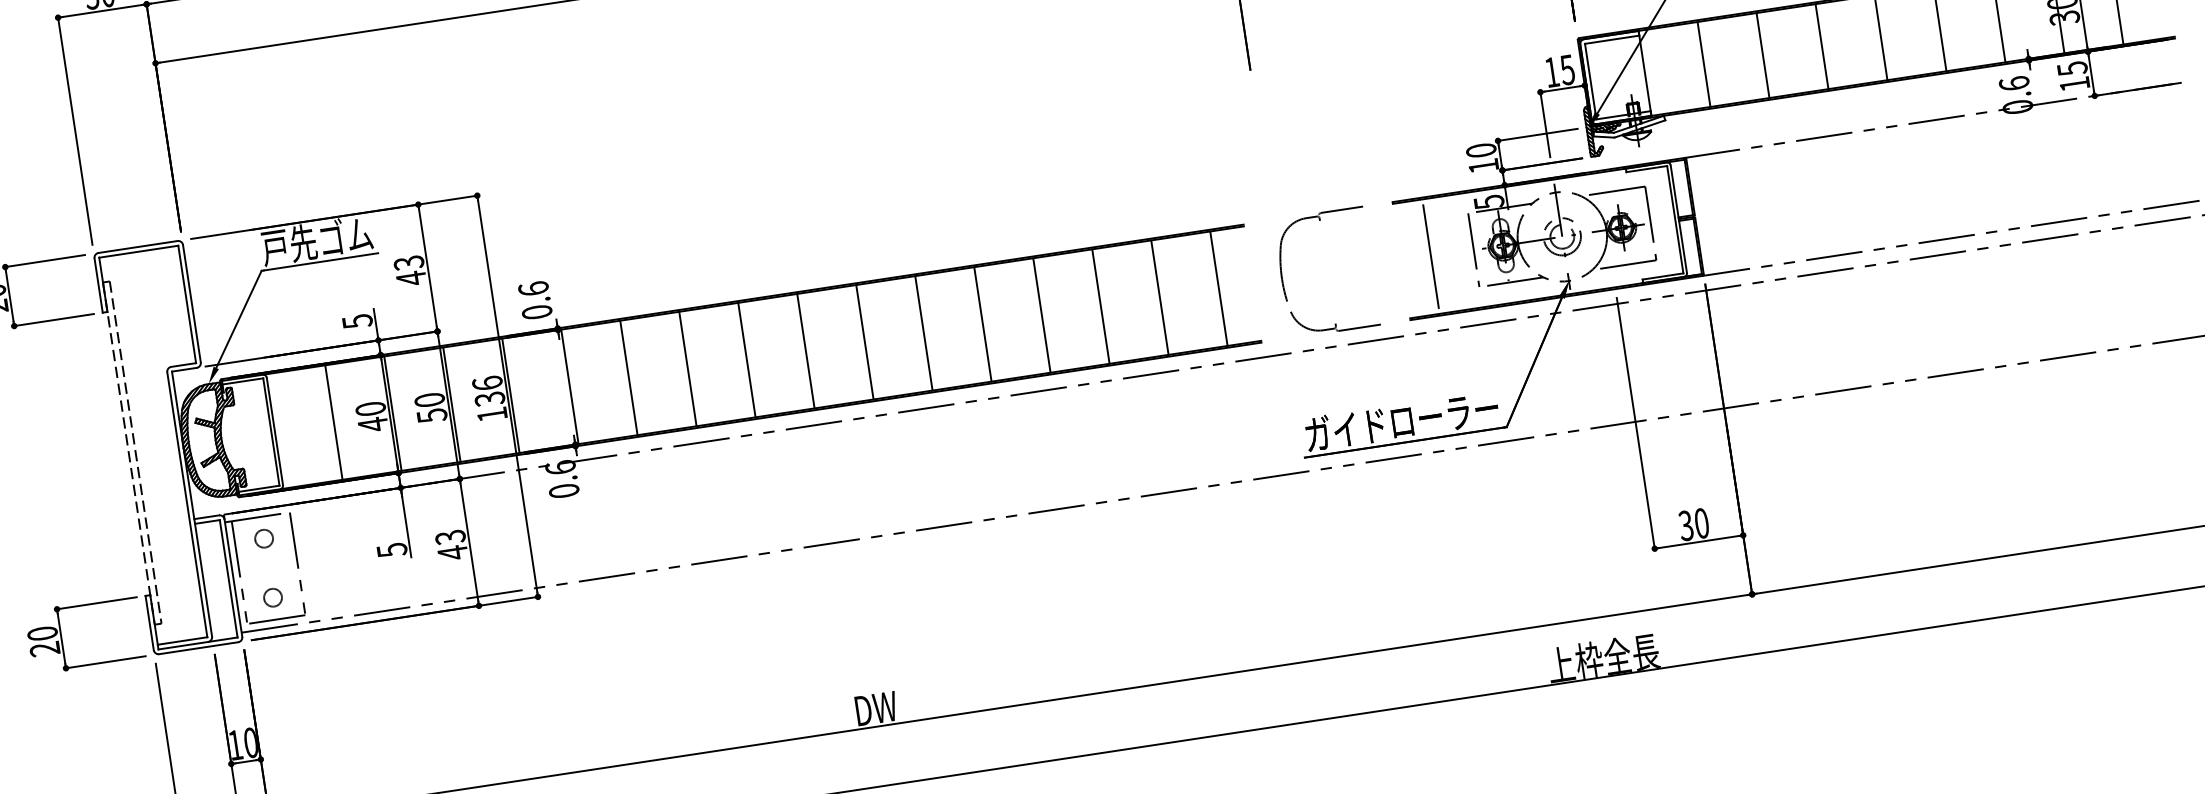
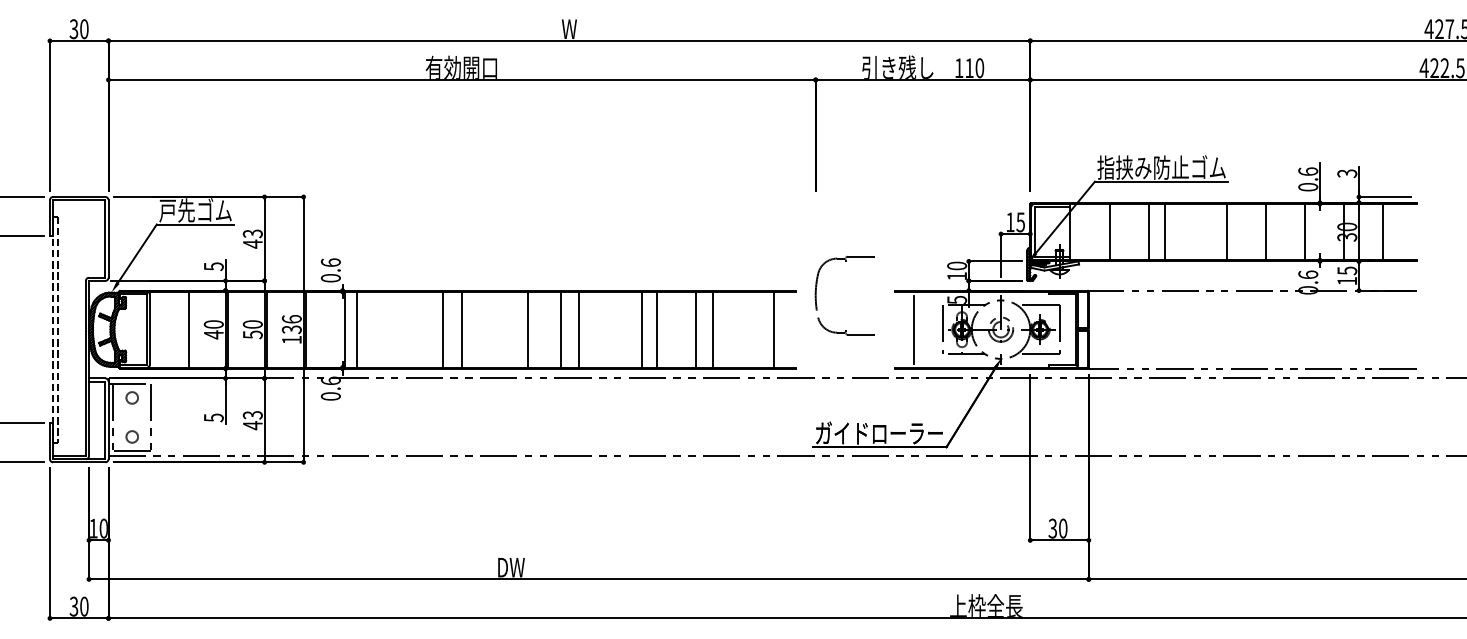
line: (1822, 47) -> (1164, 232), moved
part: (1283, 278) -> (816, 295), moved
line: (1159, 297) -> (712, 329), moved
line: (982, 324) -> (641, 329), moved
line: (864, 342) -> (560, 329), moved
line: (805, 351) -> (527, 329), moved
line: (687, 368) -> (442, 329), moved
line: (628, 377) -> (356, 329), moved

